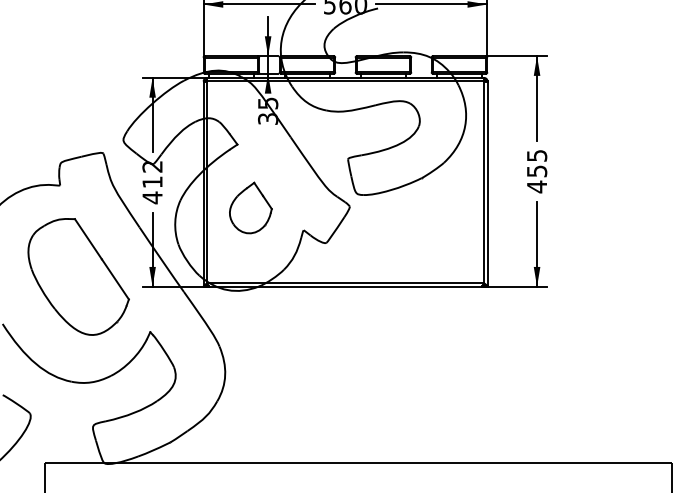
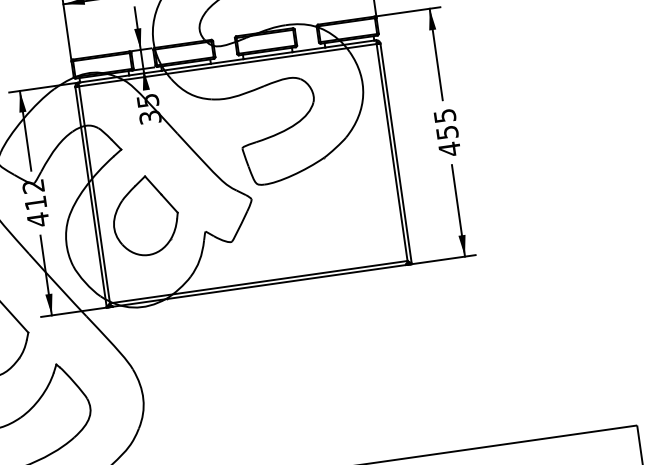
part: (250, 207) -> (144, 215), size x1.43

